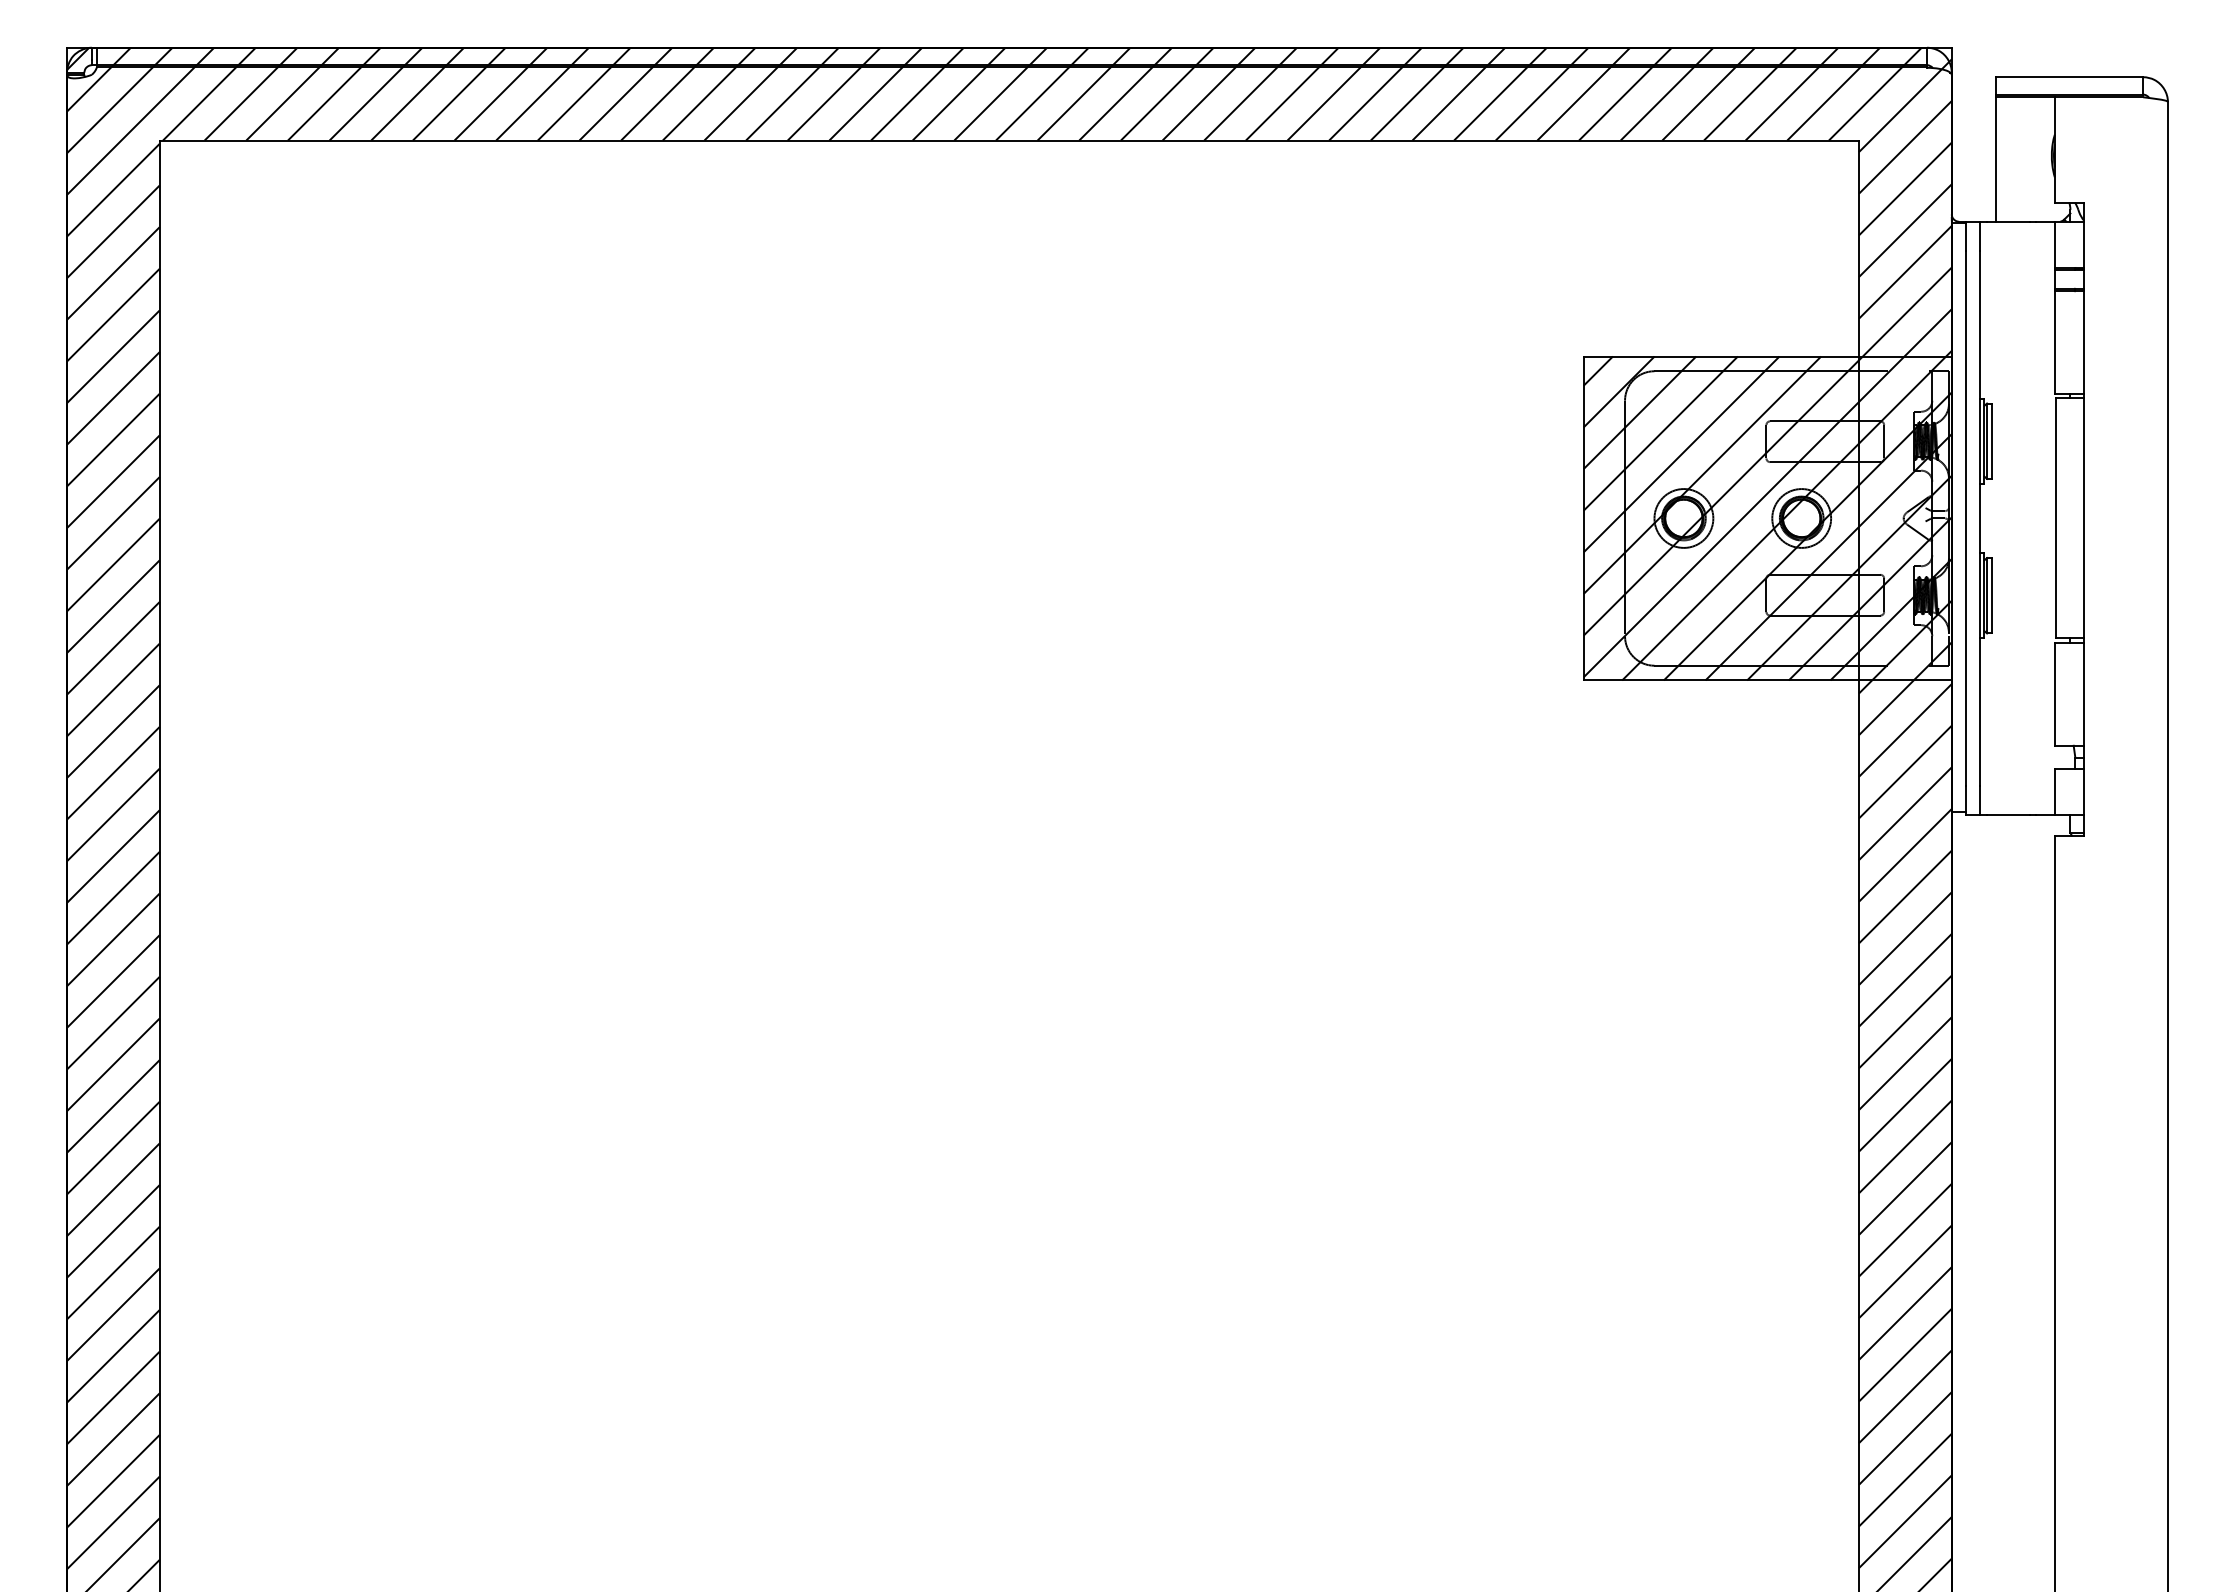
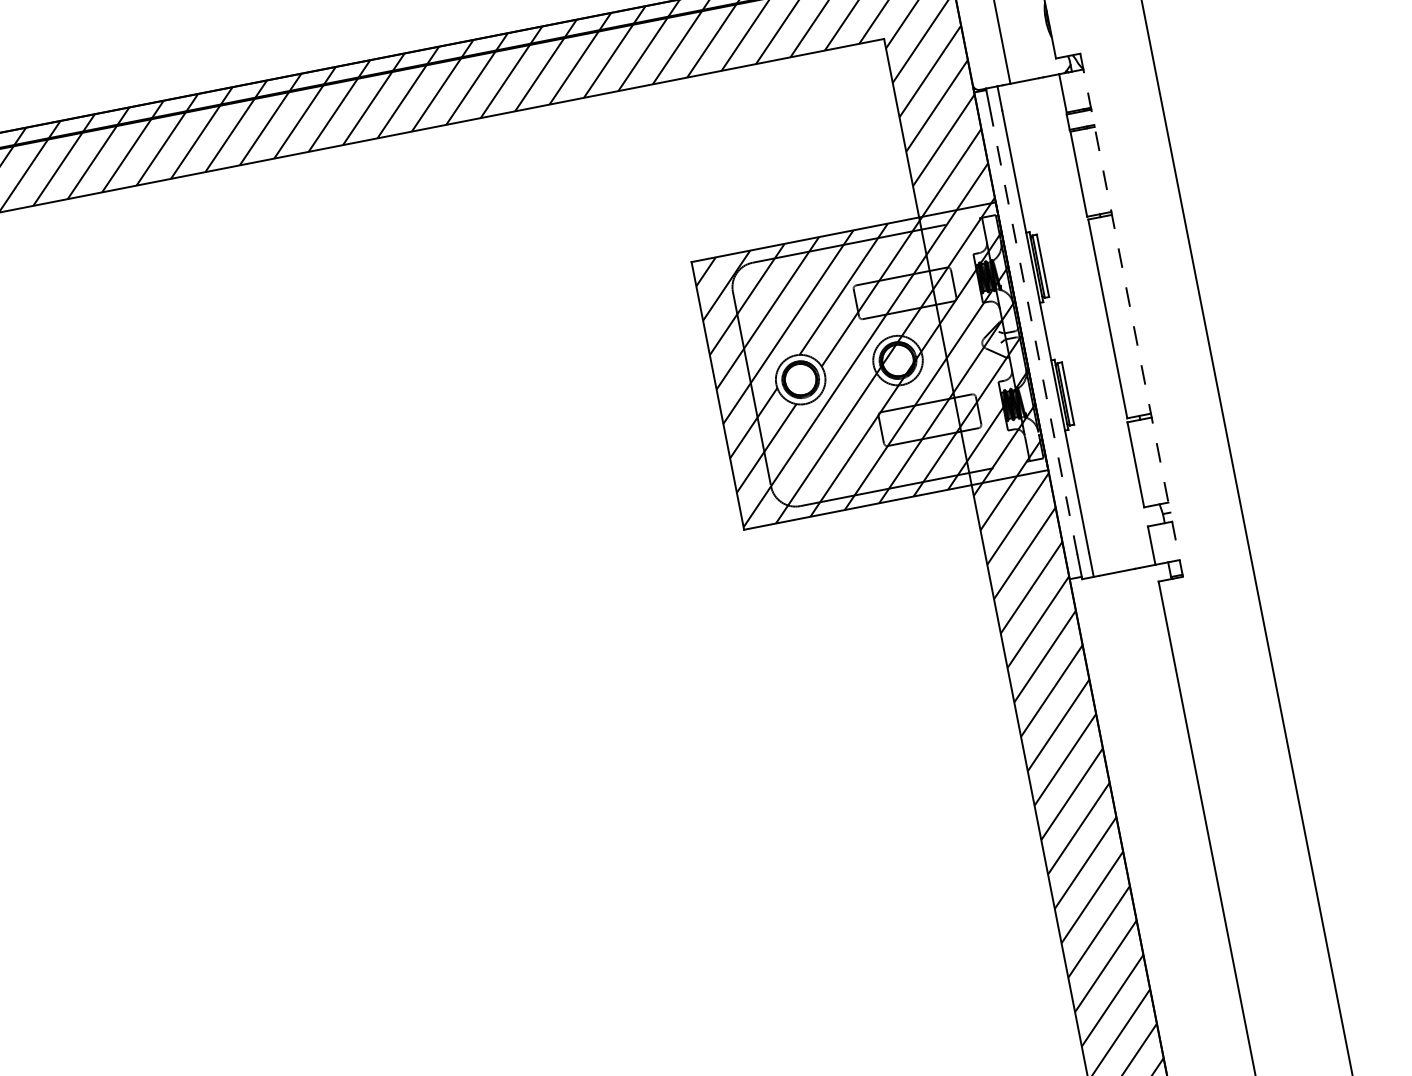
hatch: (1682, 517) -> (799, 379), removed
line: (1966, 517) -> (1034, 333), solid -> dashed
line: (2084, 519) -> (1131, 315), solid -> dashed

